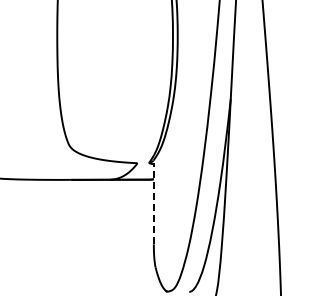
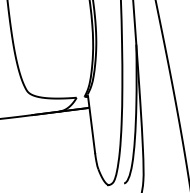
line: (153, 203) -> (91, 124), dashed -> solid

